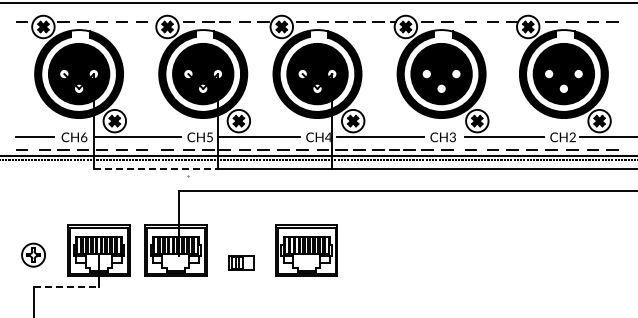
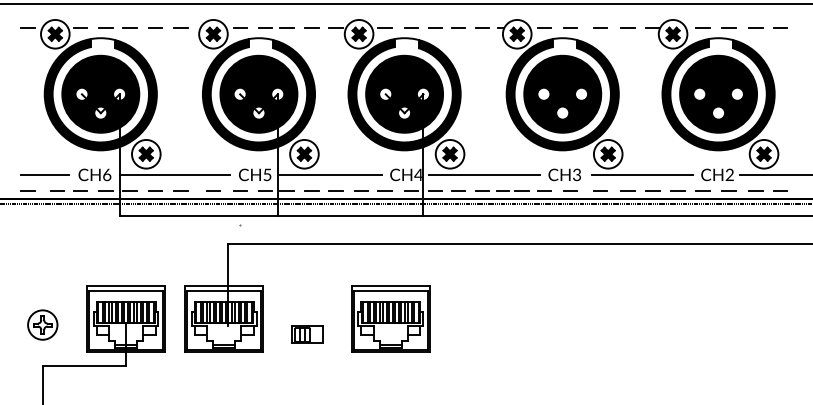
line: (156, 169) -> (199, 215), dashed -> solid
line: (66, 287) -> (84, 366), dashed -> solid

